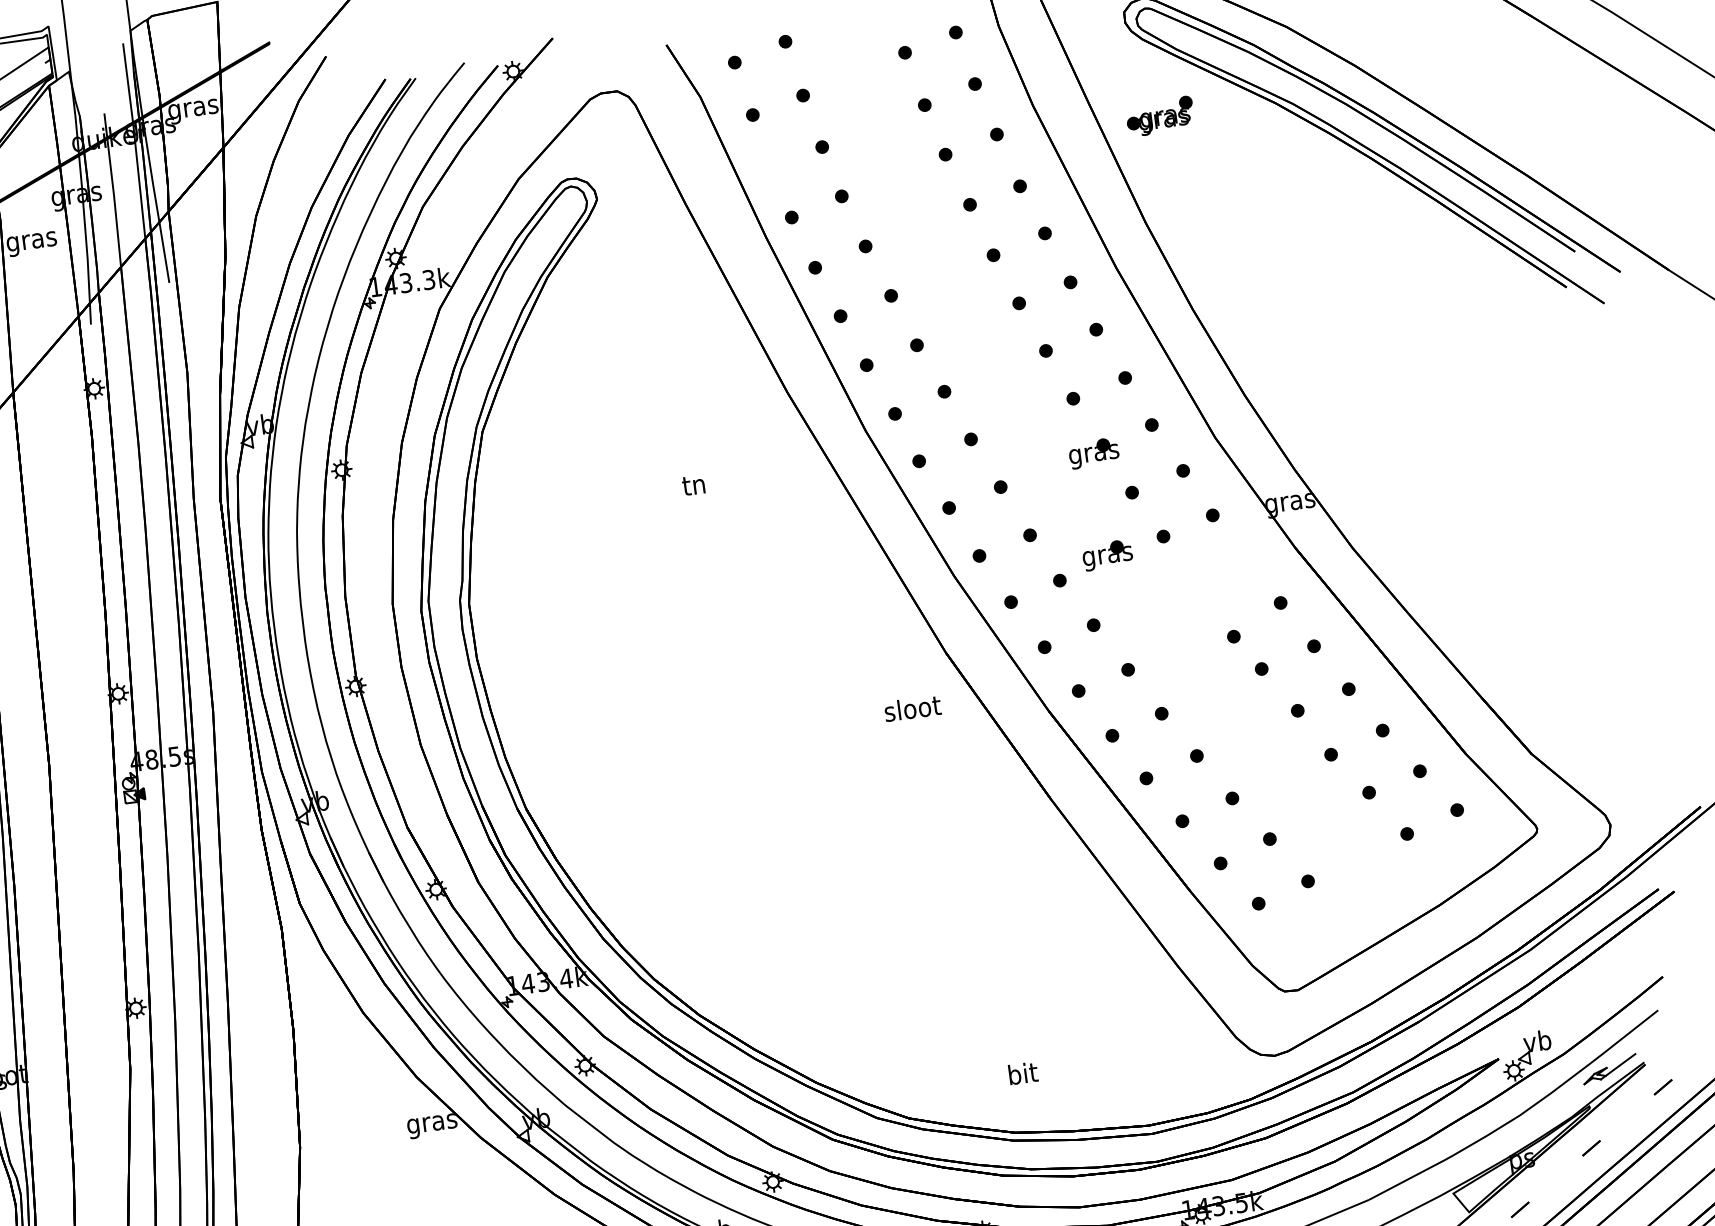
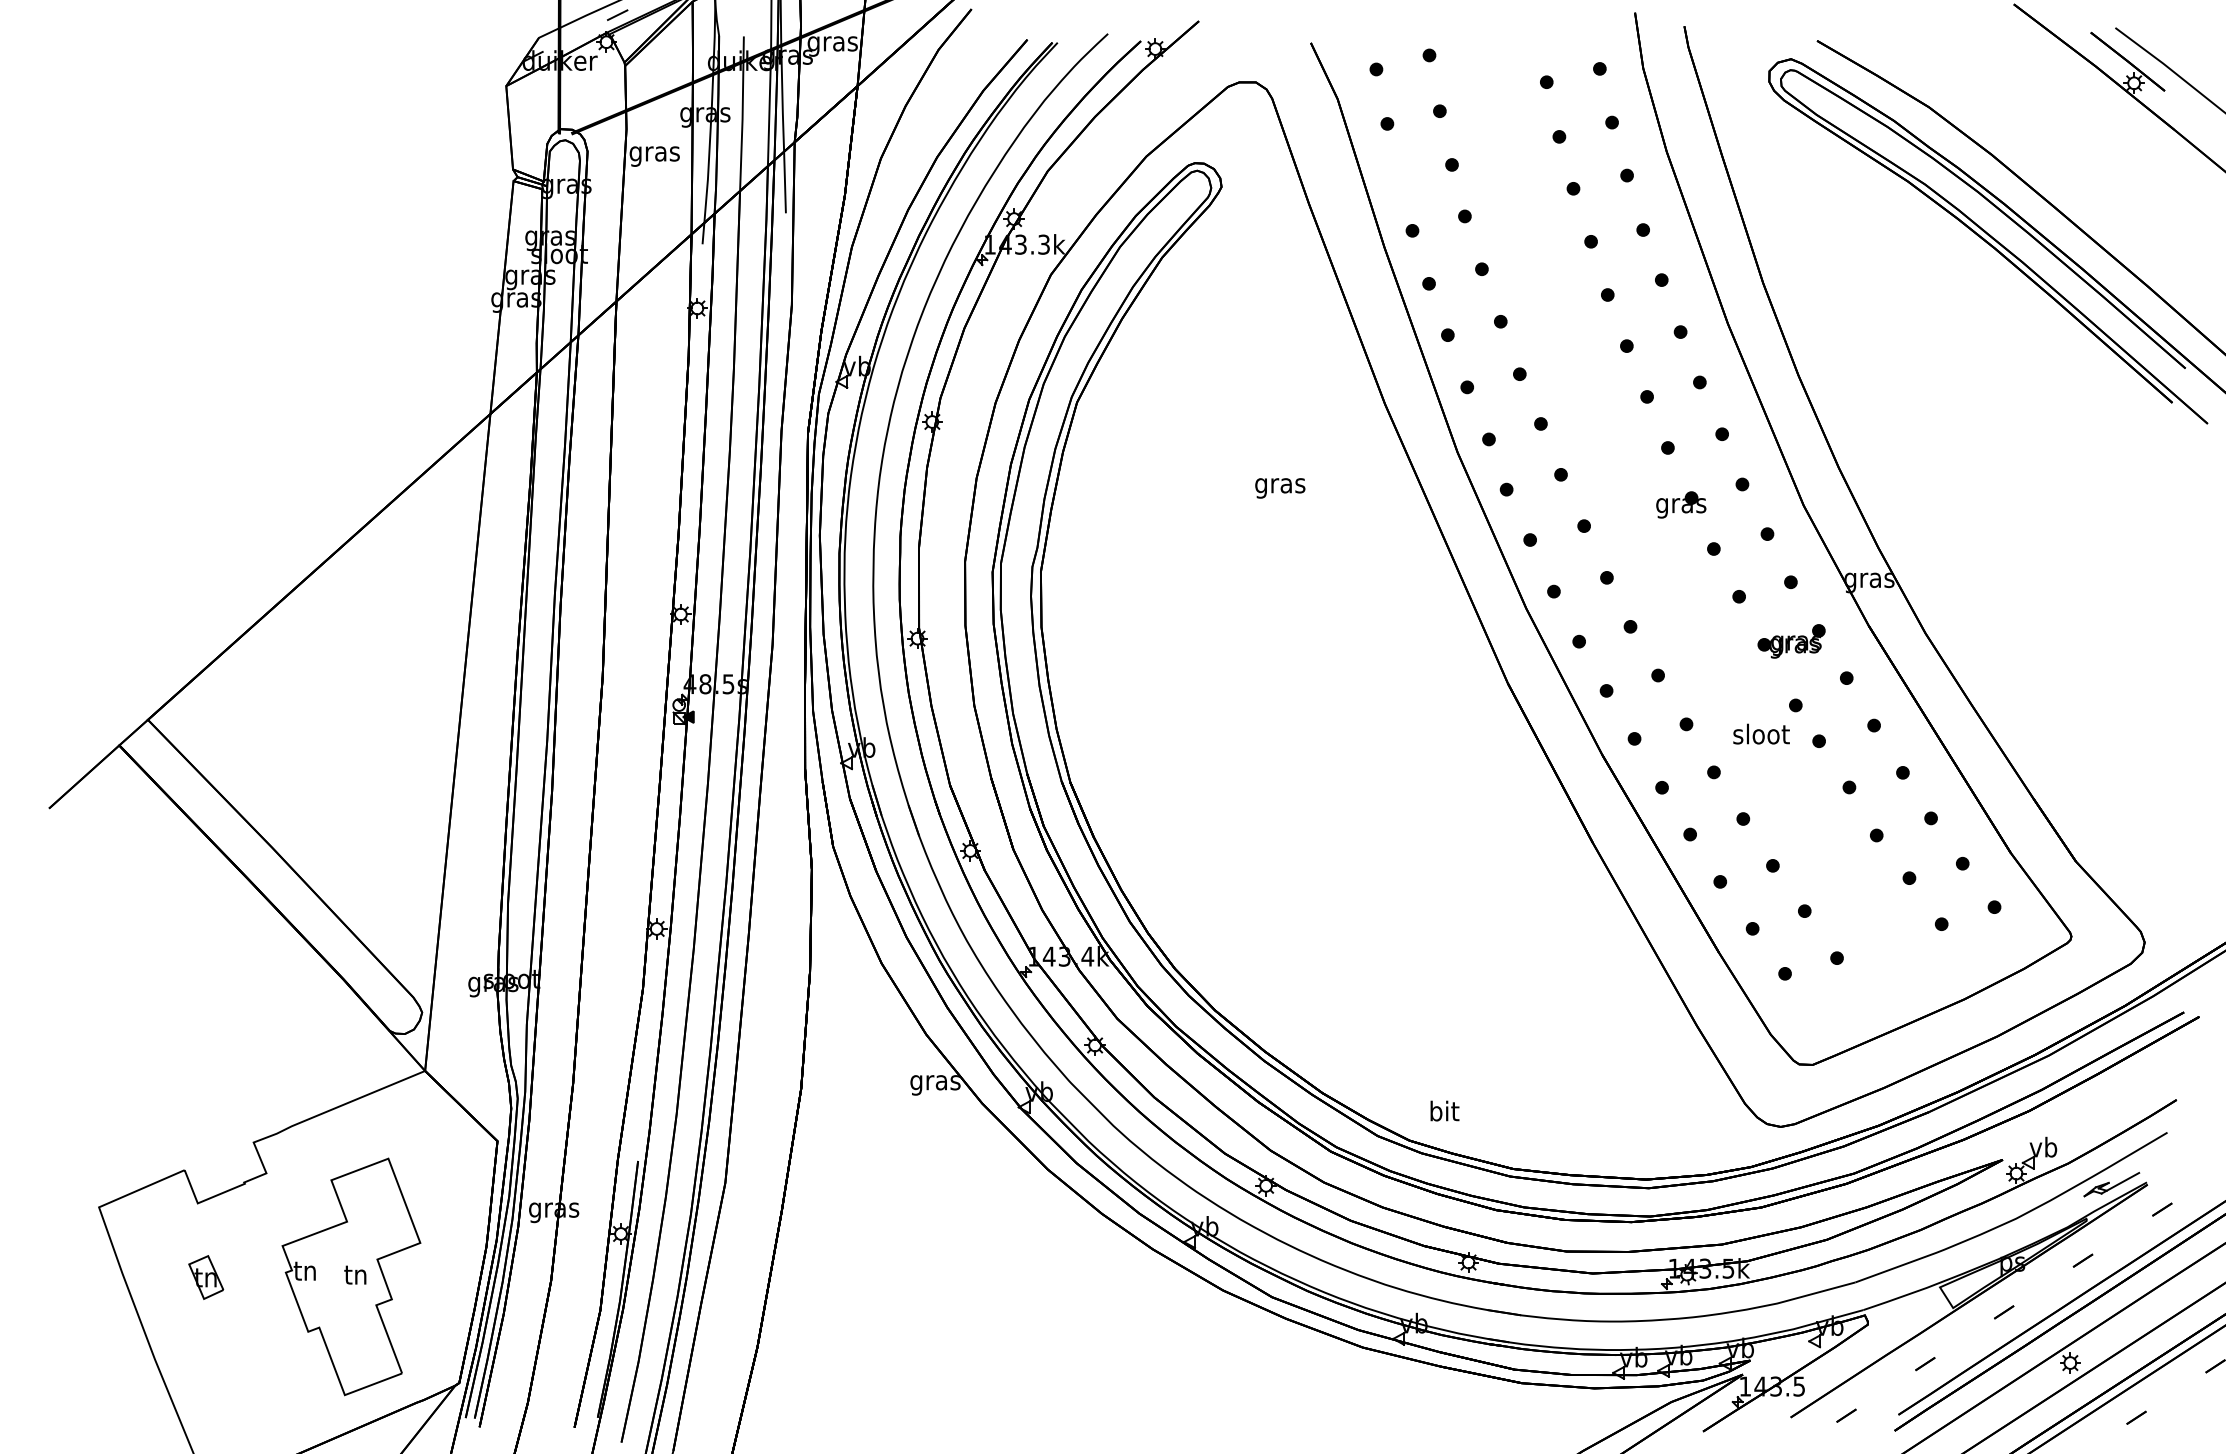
part: (1160, 116) -> (1791, 641), moved
text: (694, 488) -> (1280, 486), tn -> gras
part: (1107, 554) -> (1681, 607), removed
text: (912, 707) -> (1761, 733), moved
text: (1022, 1072) -> (1444, 1110), moved

